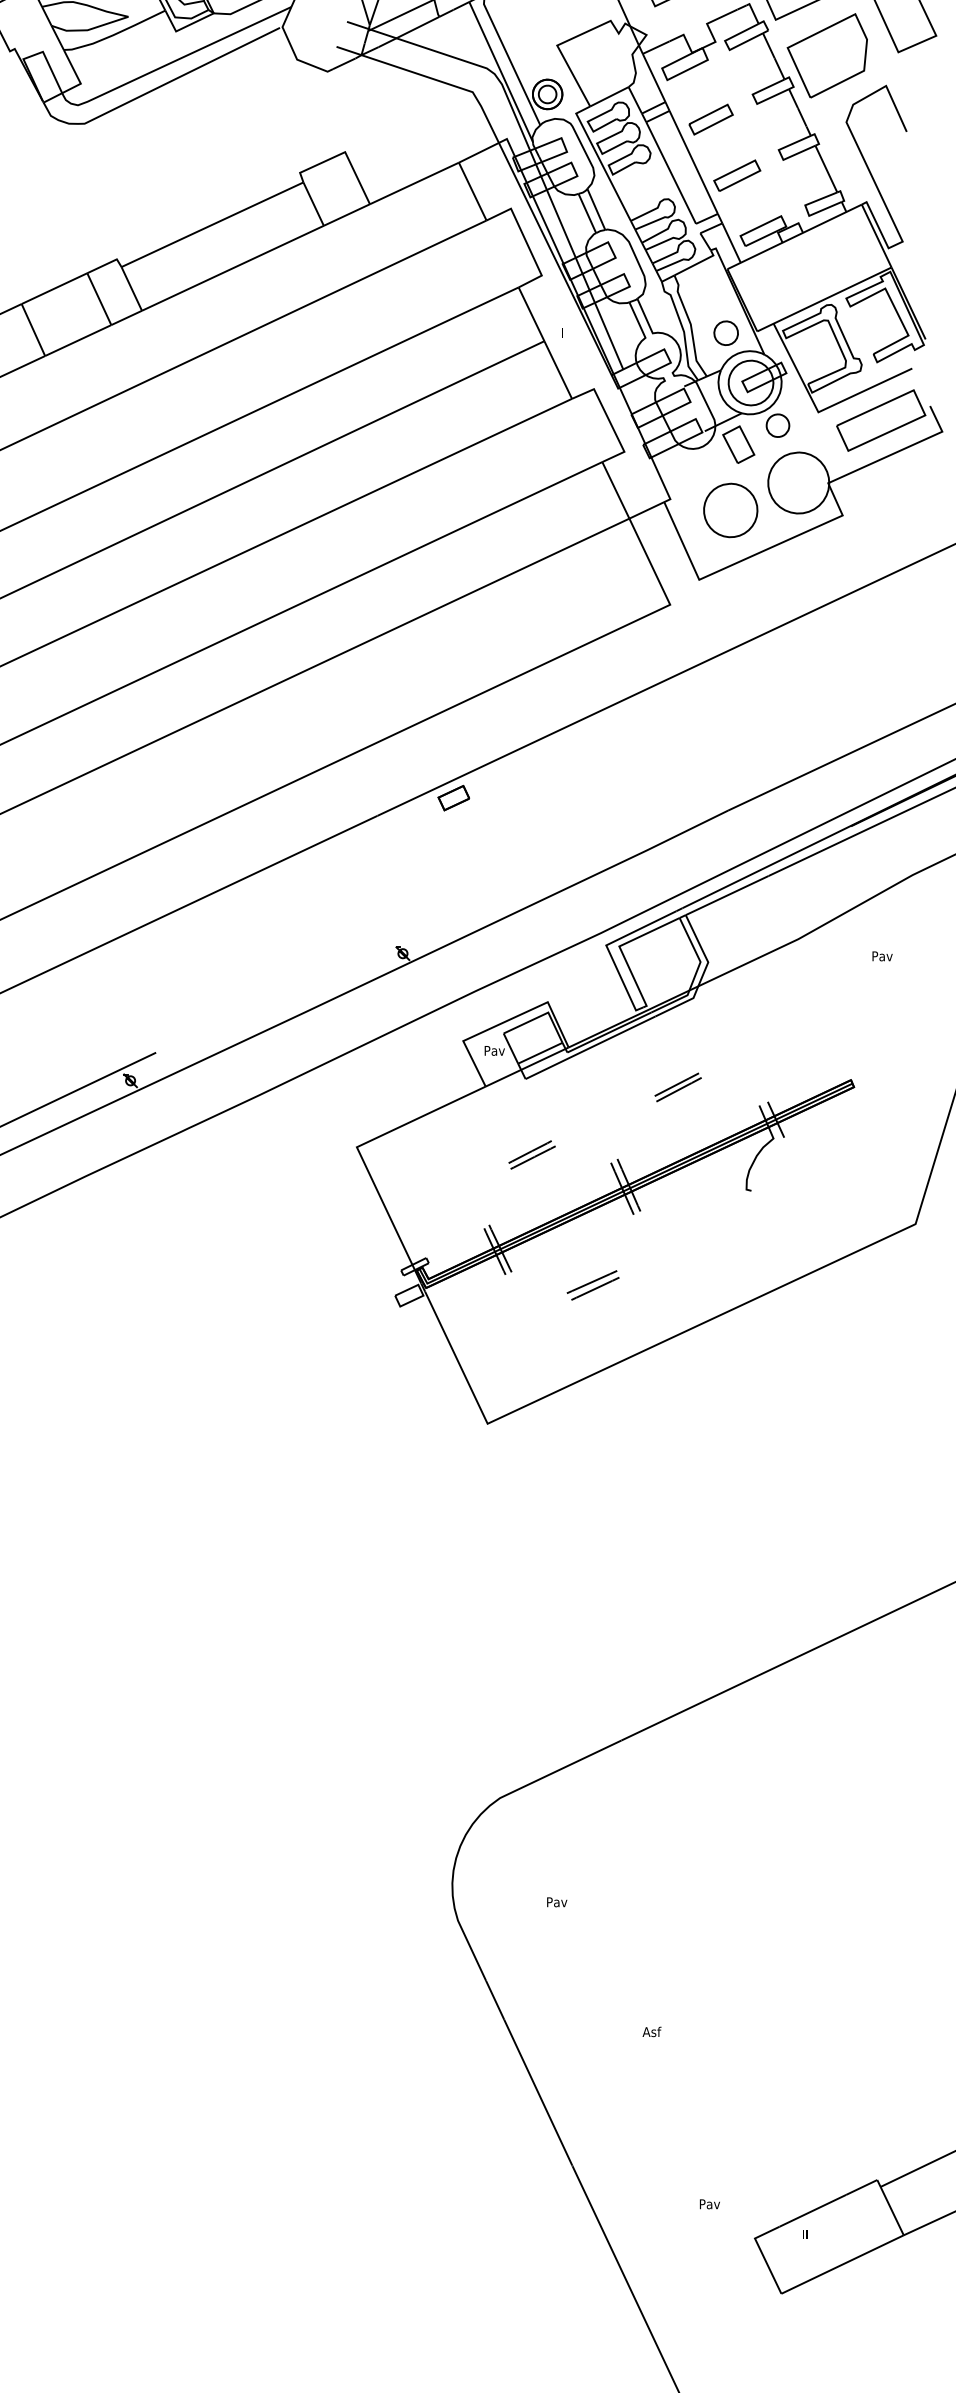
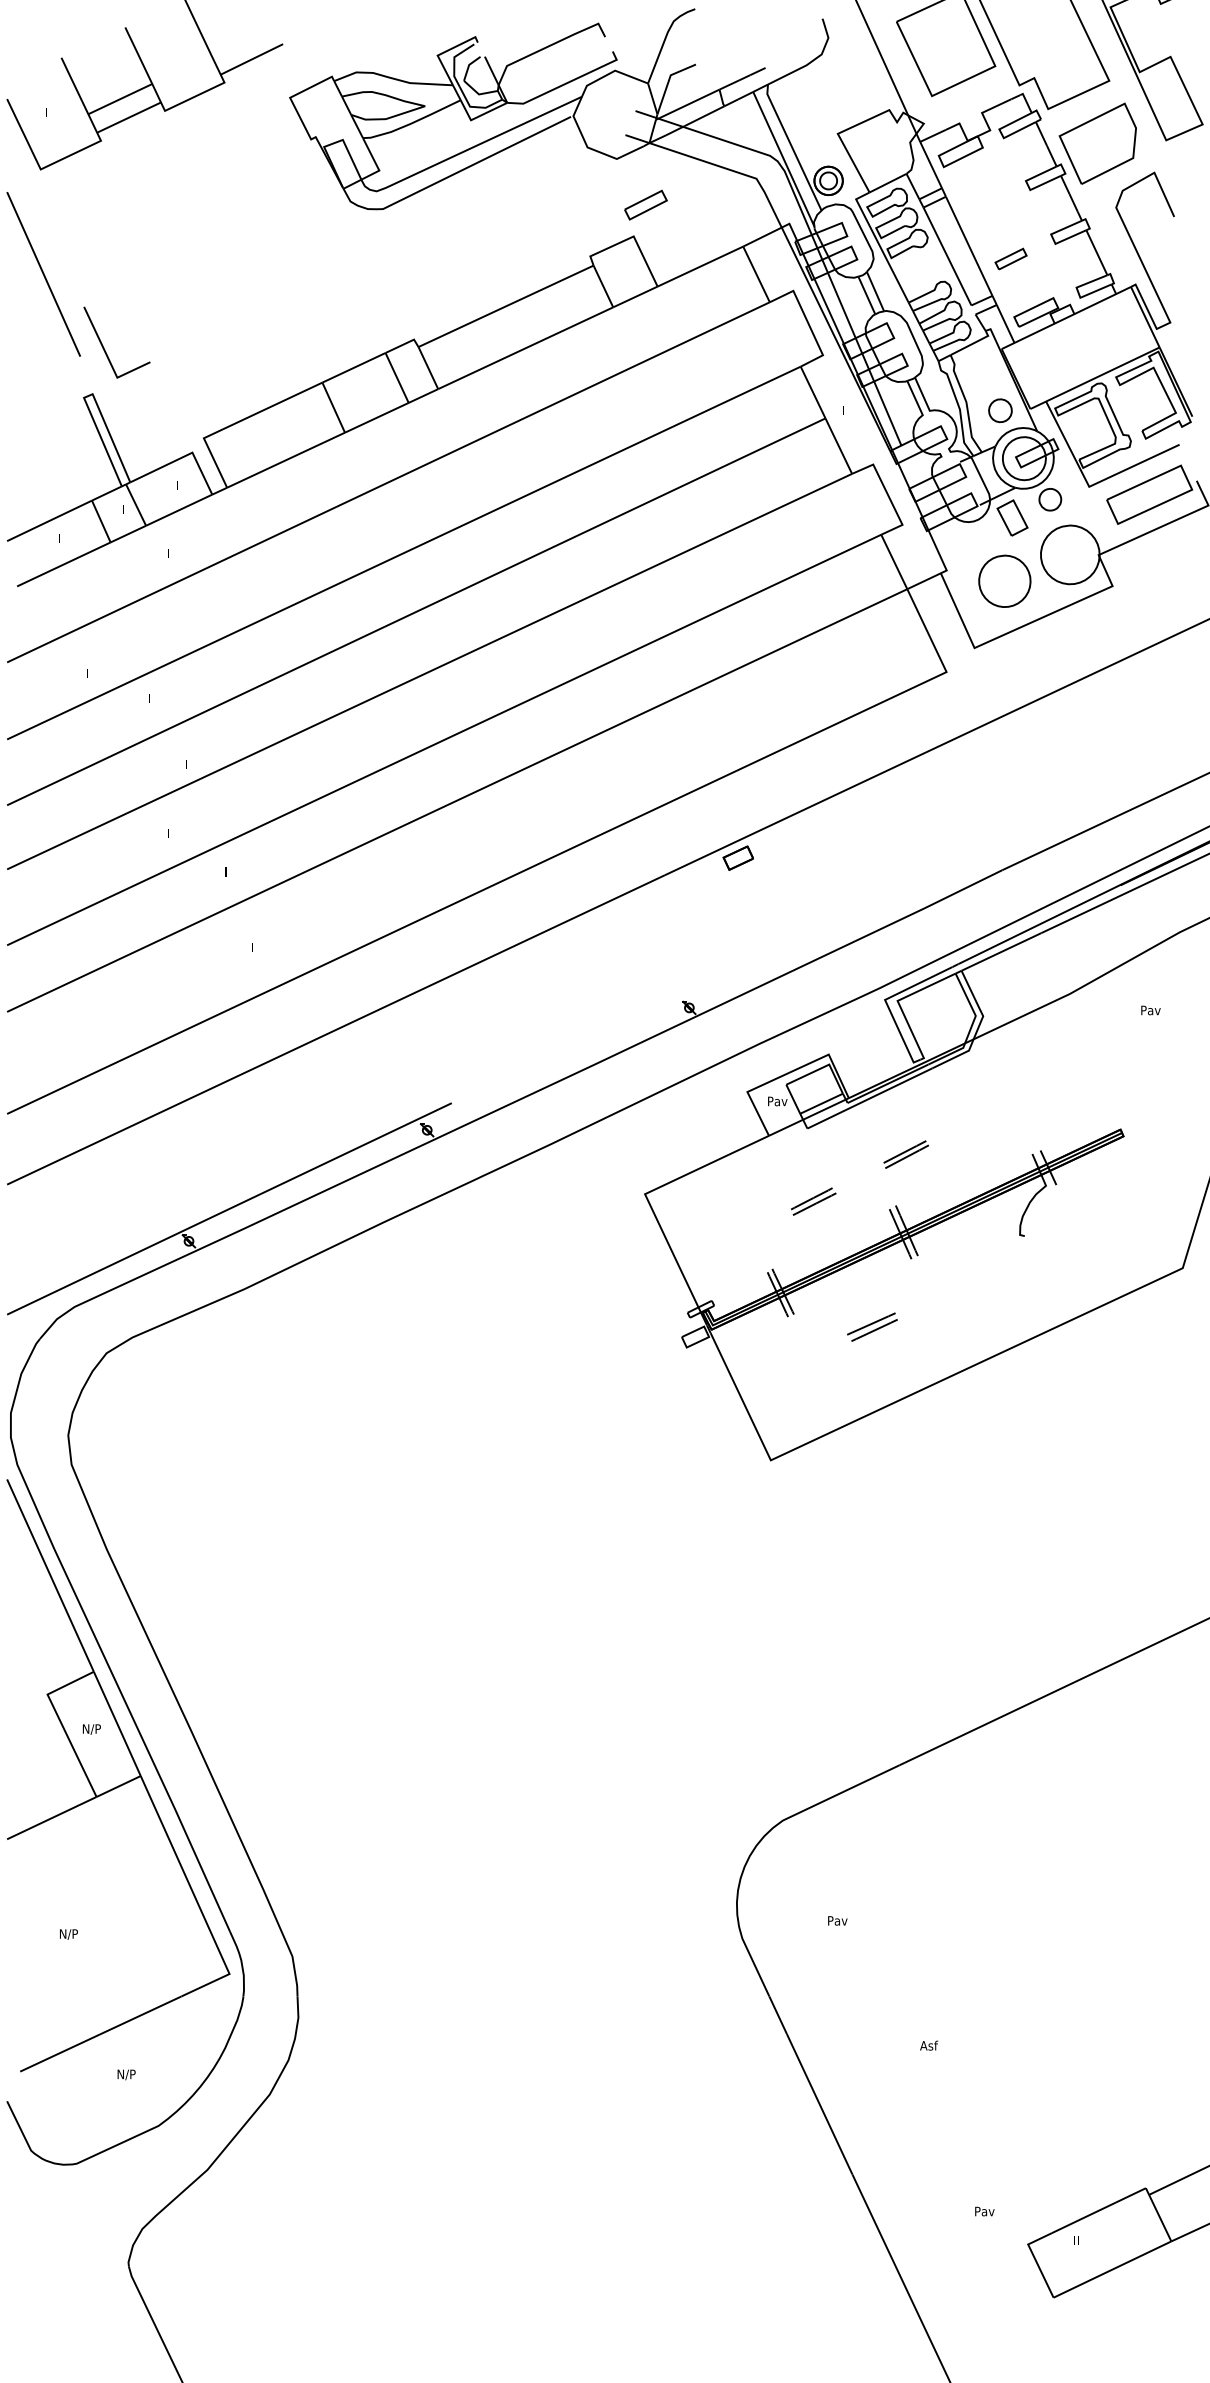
part: (710, 118) -> (645, 204), moved
part: (736, 175) -> (1010, 258), size x0.7
part: (677, 1087) -> (905, 1154), moved

